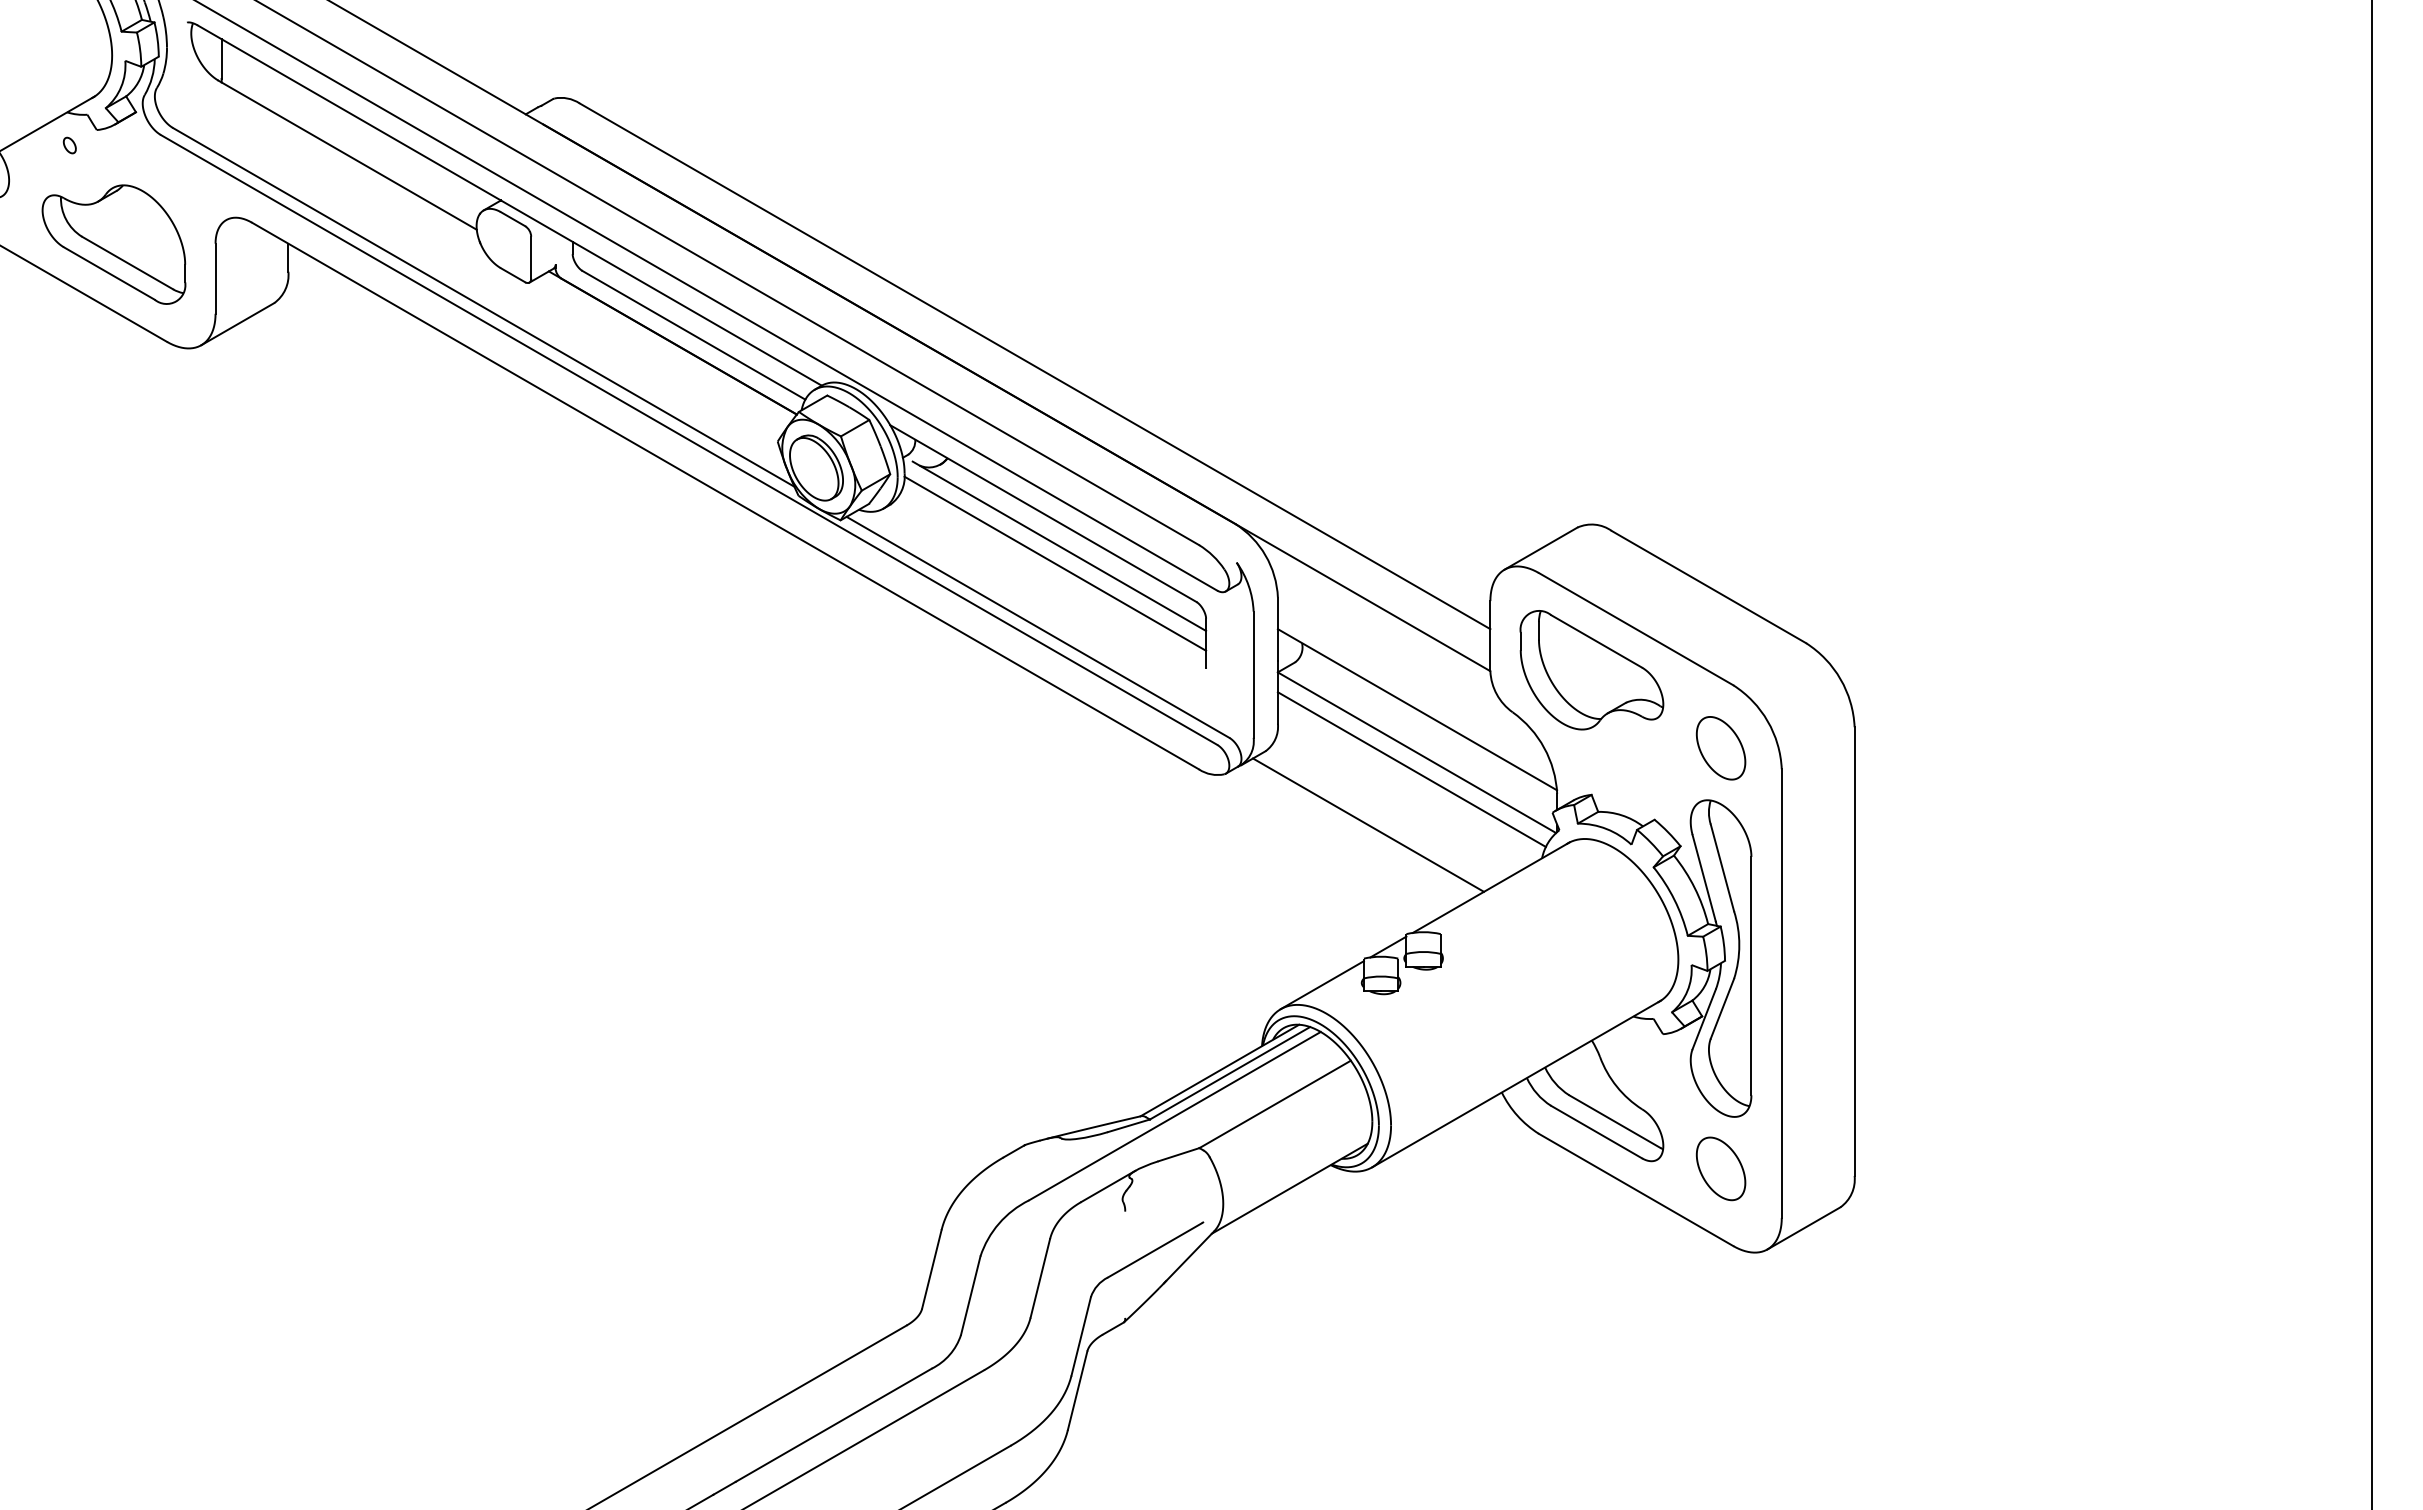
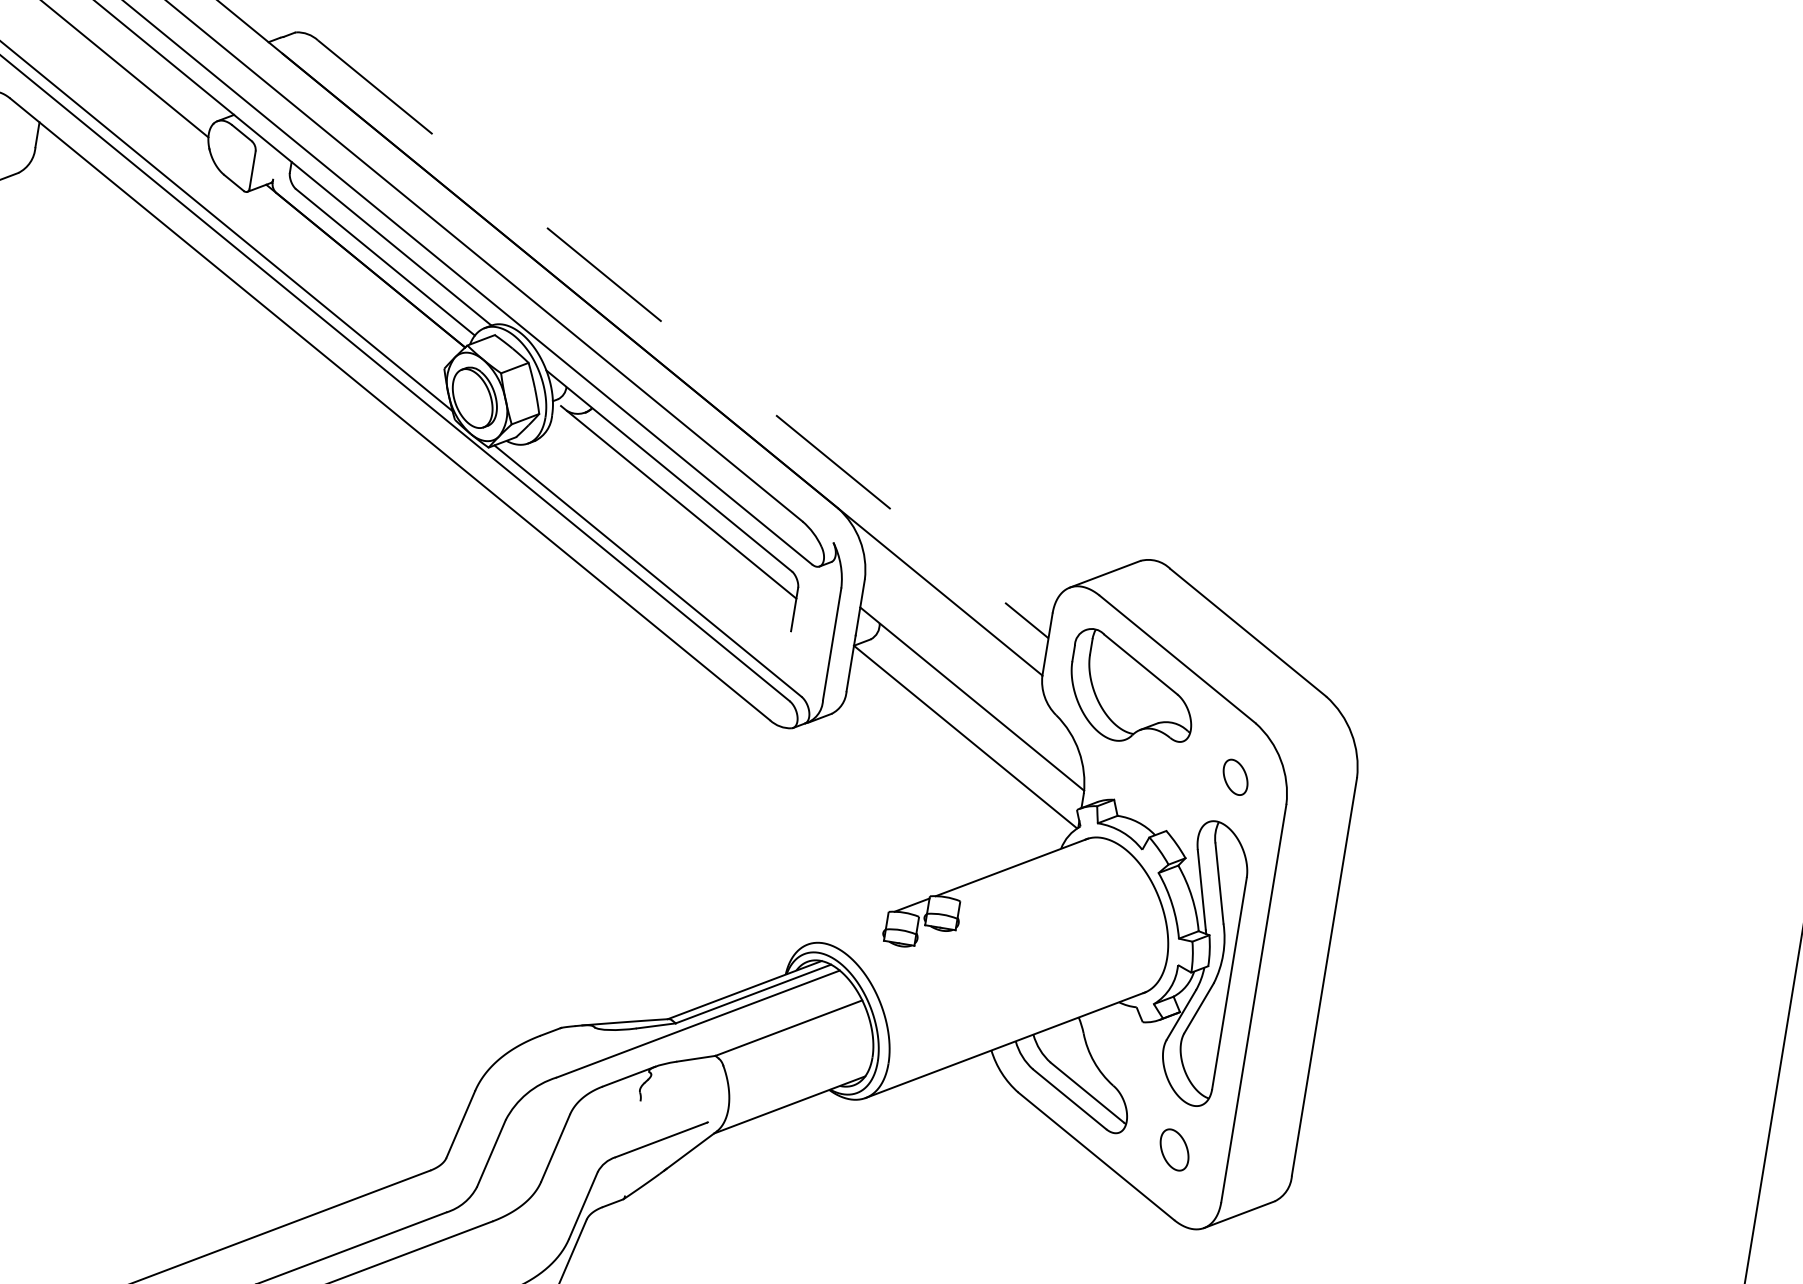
line: (1035, 366) -> (683, 339), solid -> dashed
line: (1055, 563) -> (672, 517), removed
part: (1720, 748) -> (1235, 777), size x0.6
line: (1411, 769) -> (958, 751), removed
line: (1368, 824) -> (912, 793), removed
line: (1321, 985) -> (847, 929), removed
part: (1720, 1168) -> (1174, 1149), size x0.7

